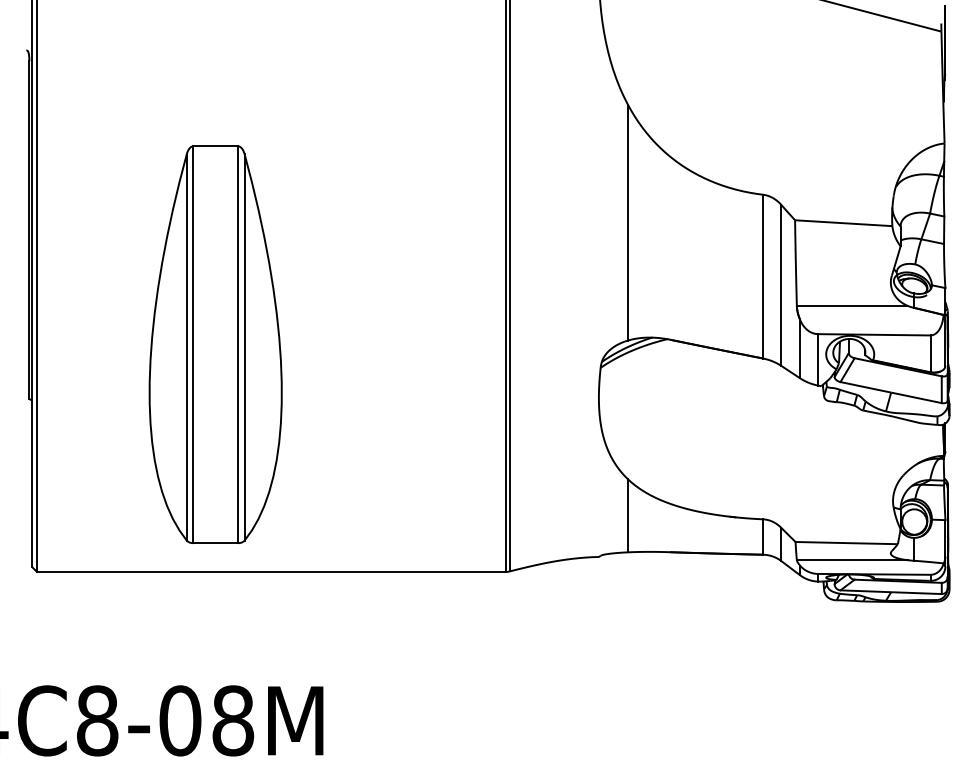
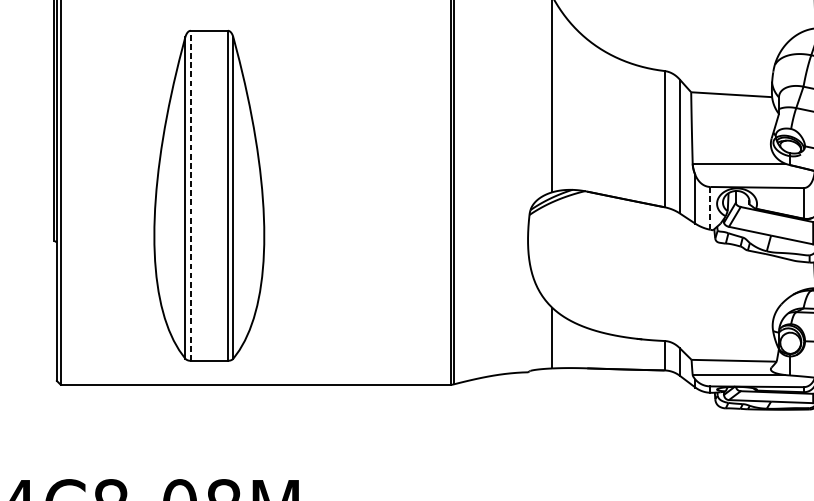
line: (193, 344) -> (190, 195), solid -> dashed
line: (818, 359) -> (710, 208), solid -> dashed

